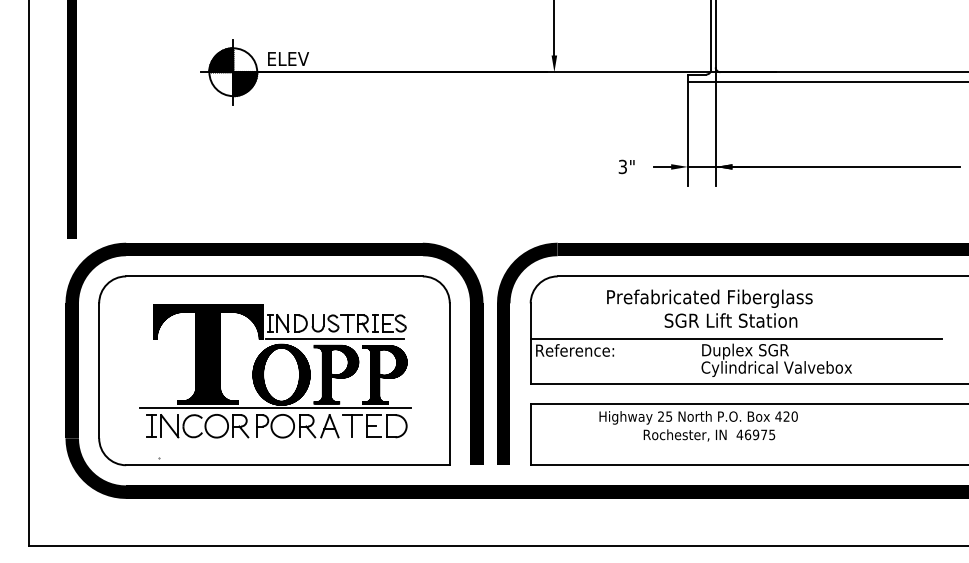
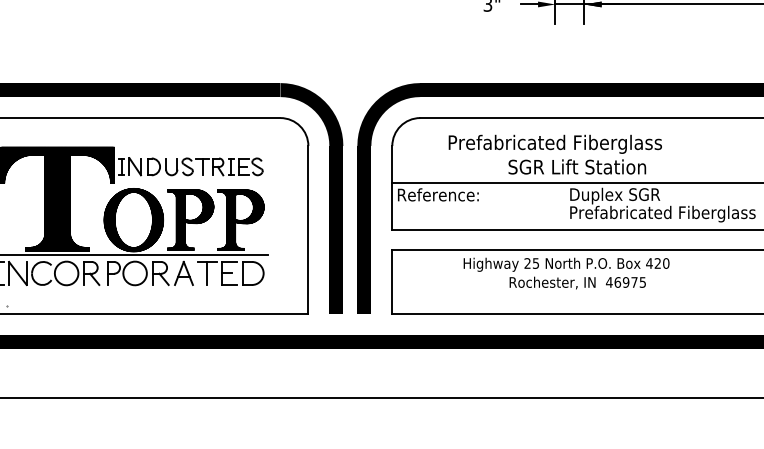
text: (709, 308) -> (555, 154), moved
line: (335, 339) -> (189, 183), removed
text: (790, 369) -> (661, 214), Cylindrical Valvebox -> Prefabricated Fiberglass

